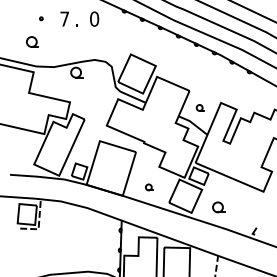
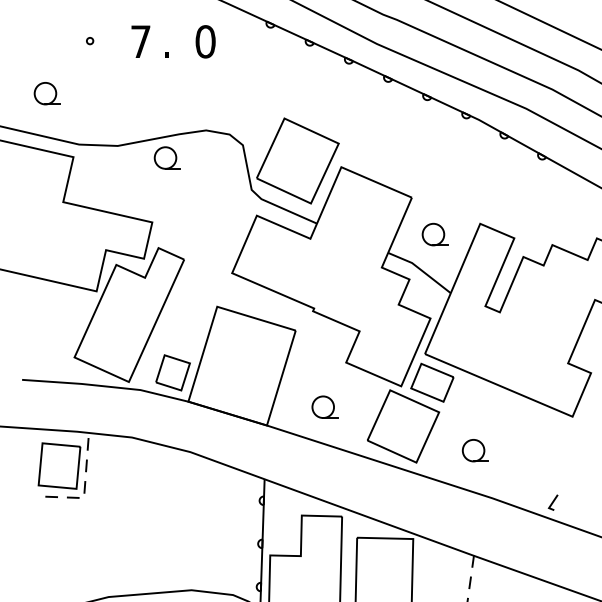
part: (32, 41) -> (46, 92), moved
part: (199, 107) -> (433, 233), size x1.67
part: (148, 187) -> (322, 407), size x1.67

